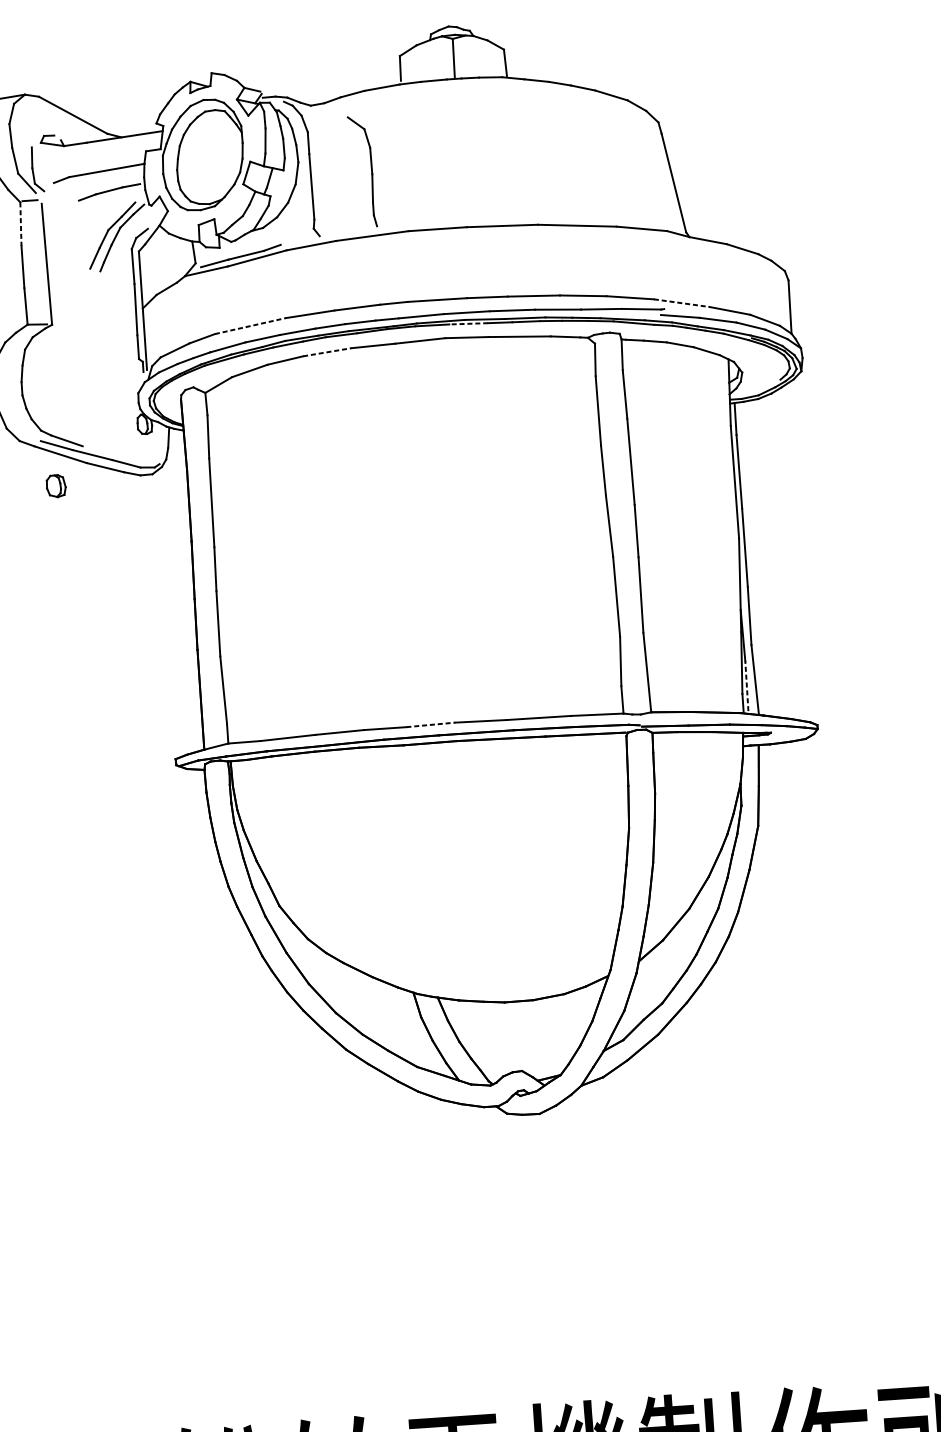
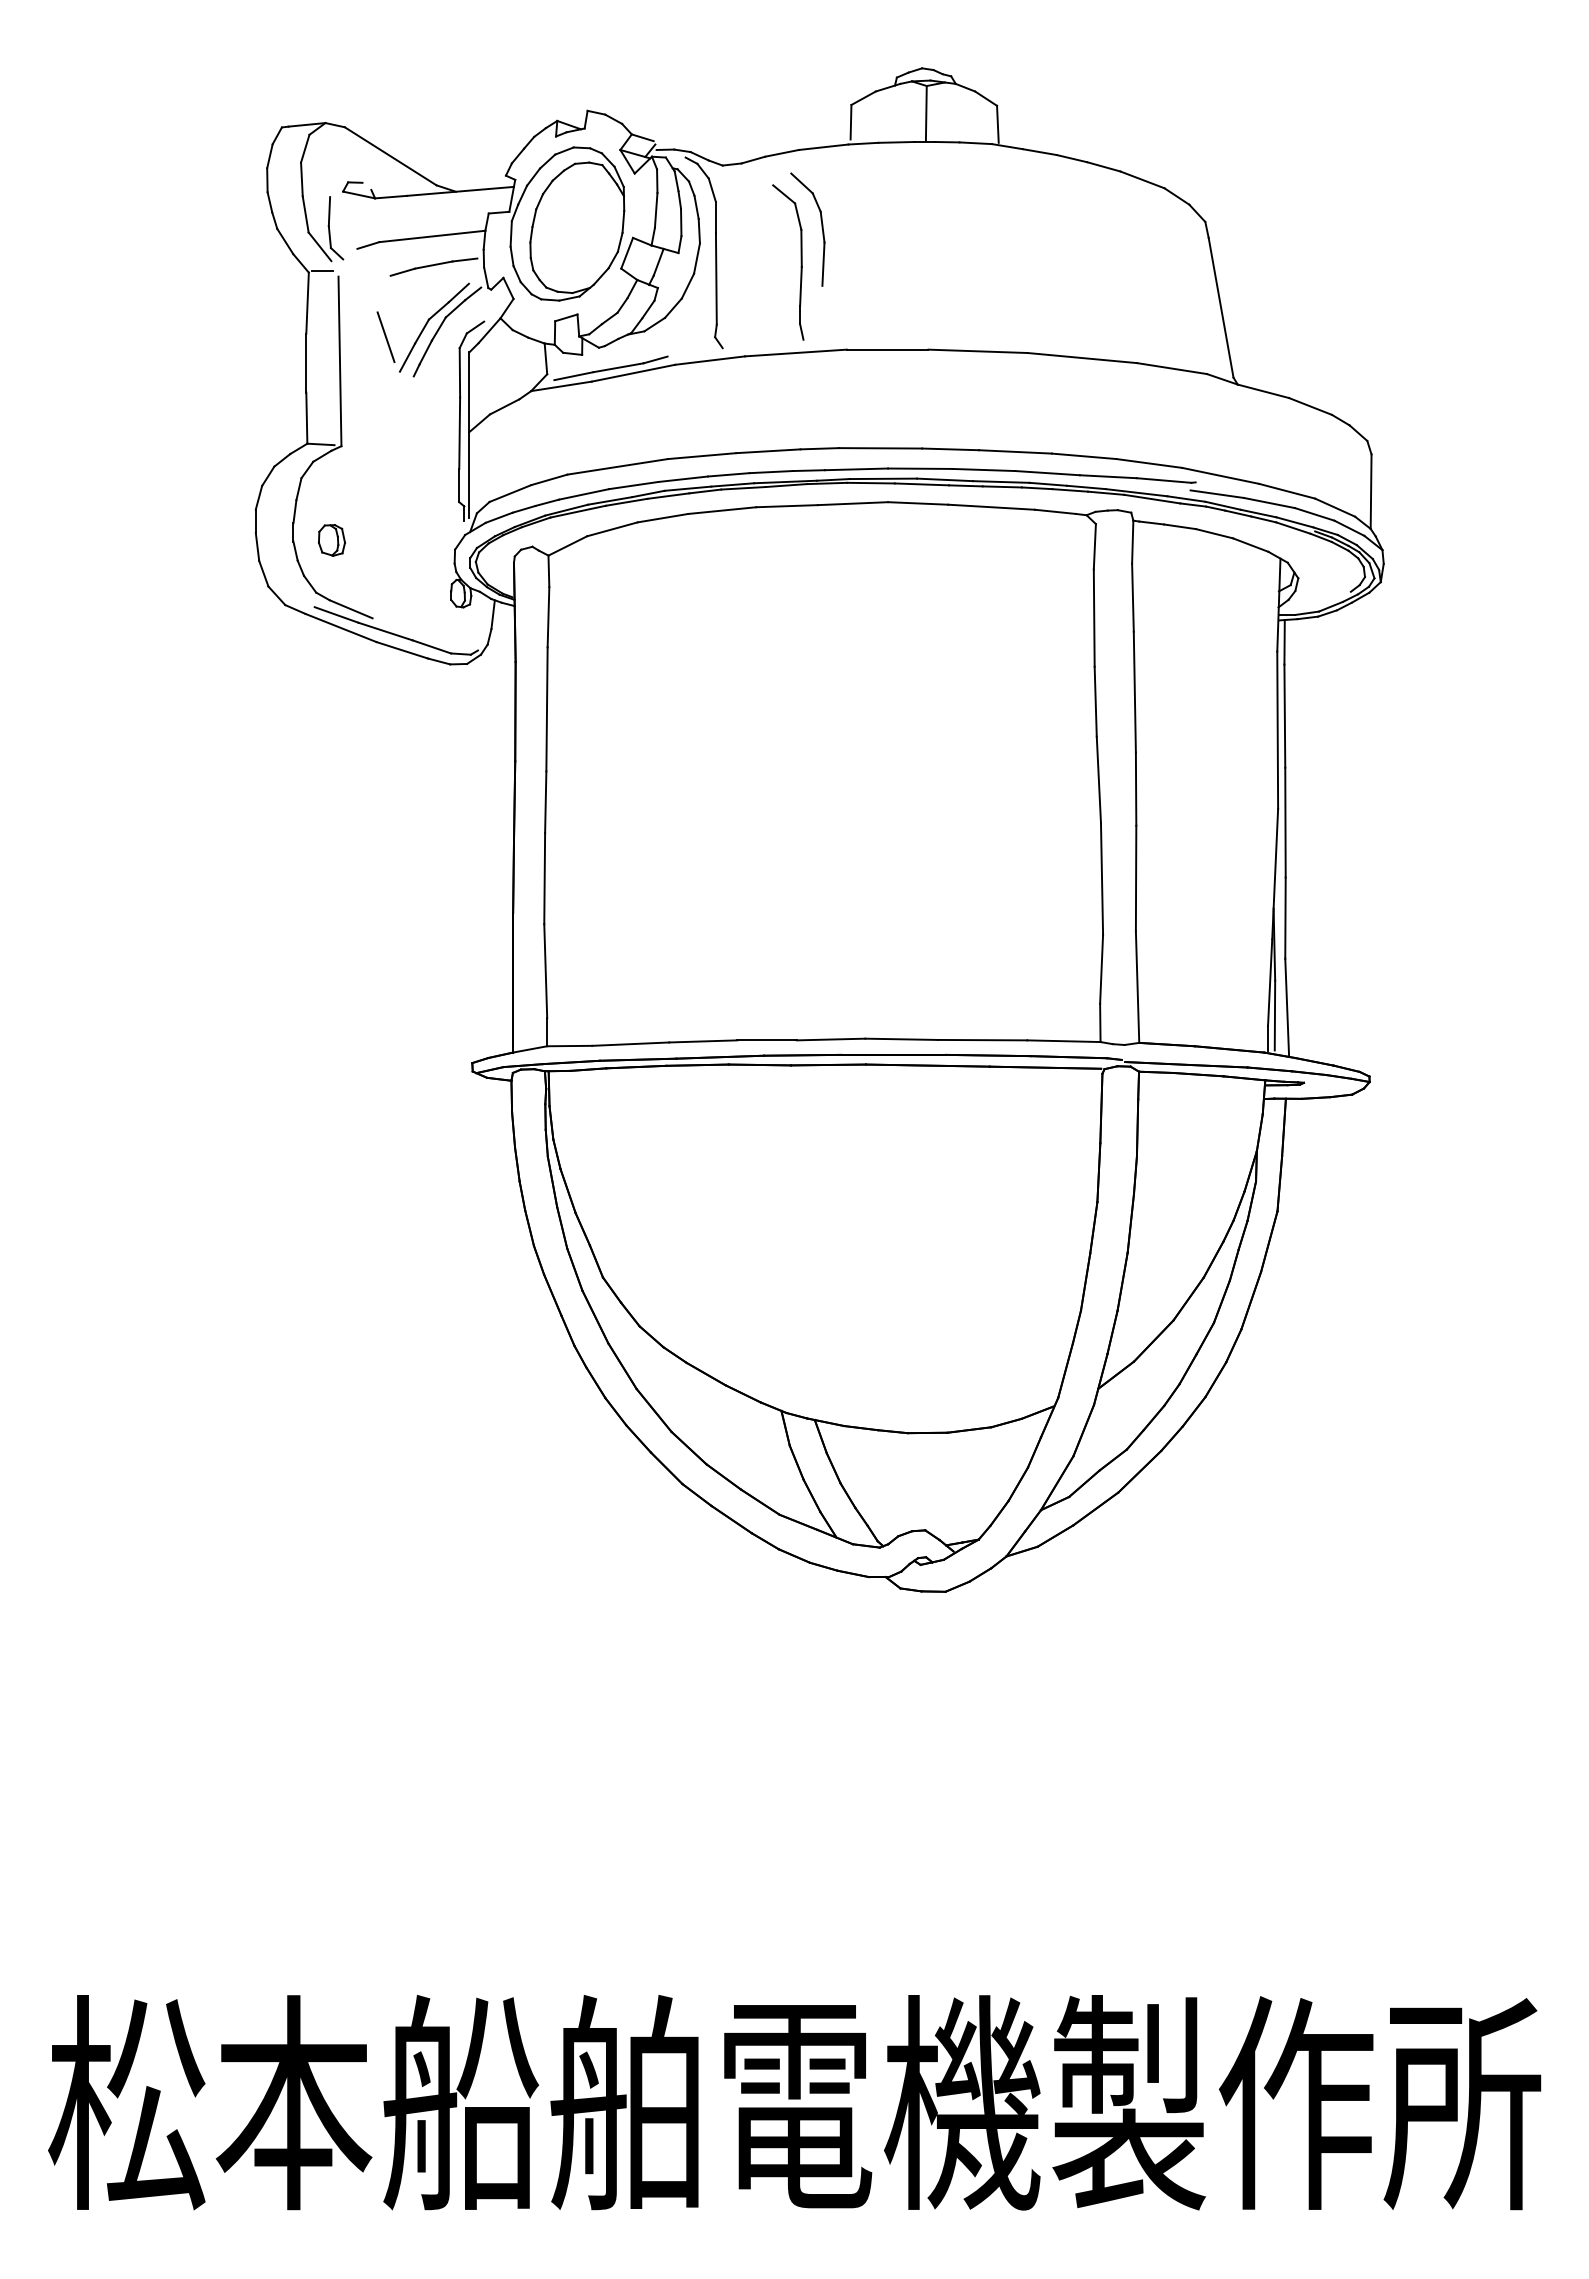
part: (384, 145) -> (821, 228), added
line: (20, 224) -> (307, 303), dashed -> solid
line: (78, 244) -> (385, 337), added
line: (682, 302) -> (1221, 475), dashed -> solid
line: (468, 323) -> (921, 484), dashed -> solid
line: (250, 325) -> (617, 466), dashed -> solid
line: (327, 352) -> (722, 510), dashed -> solid
part: (55, 486) -> (331, 540), moved
line: (746, 686) -> (1274, 1015), dashed -> solid
line: (431, 724) -> (831, 1039), dashed -> solid

